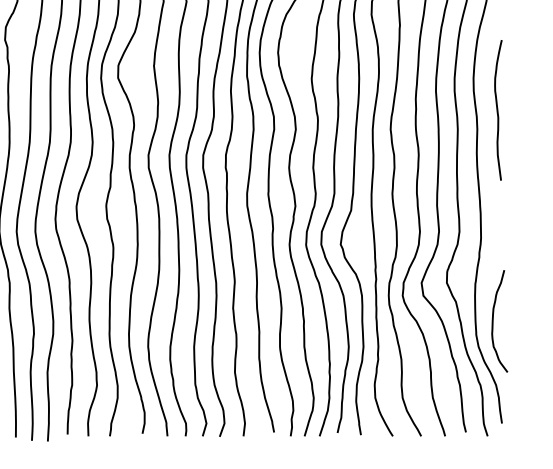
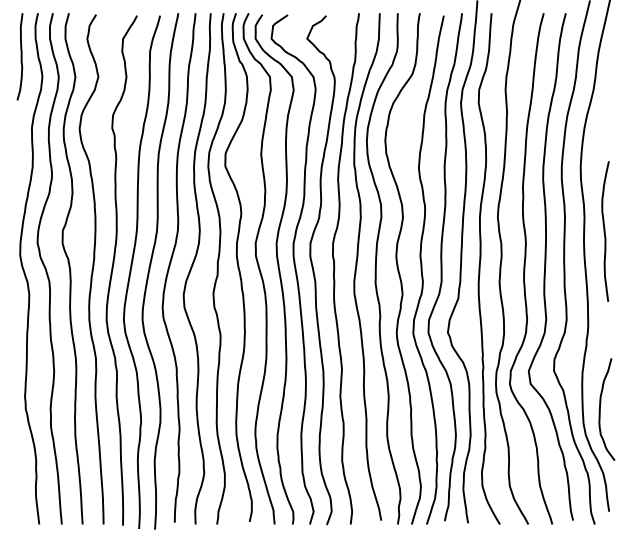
curve: (498, 110) -> (605, 231), moved

